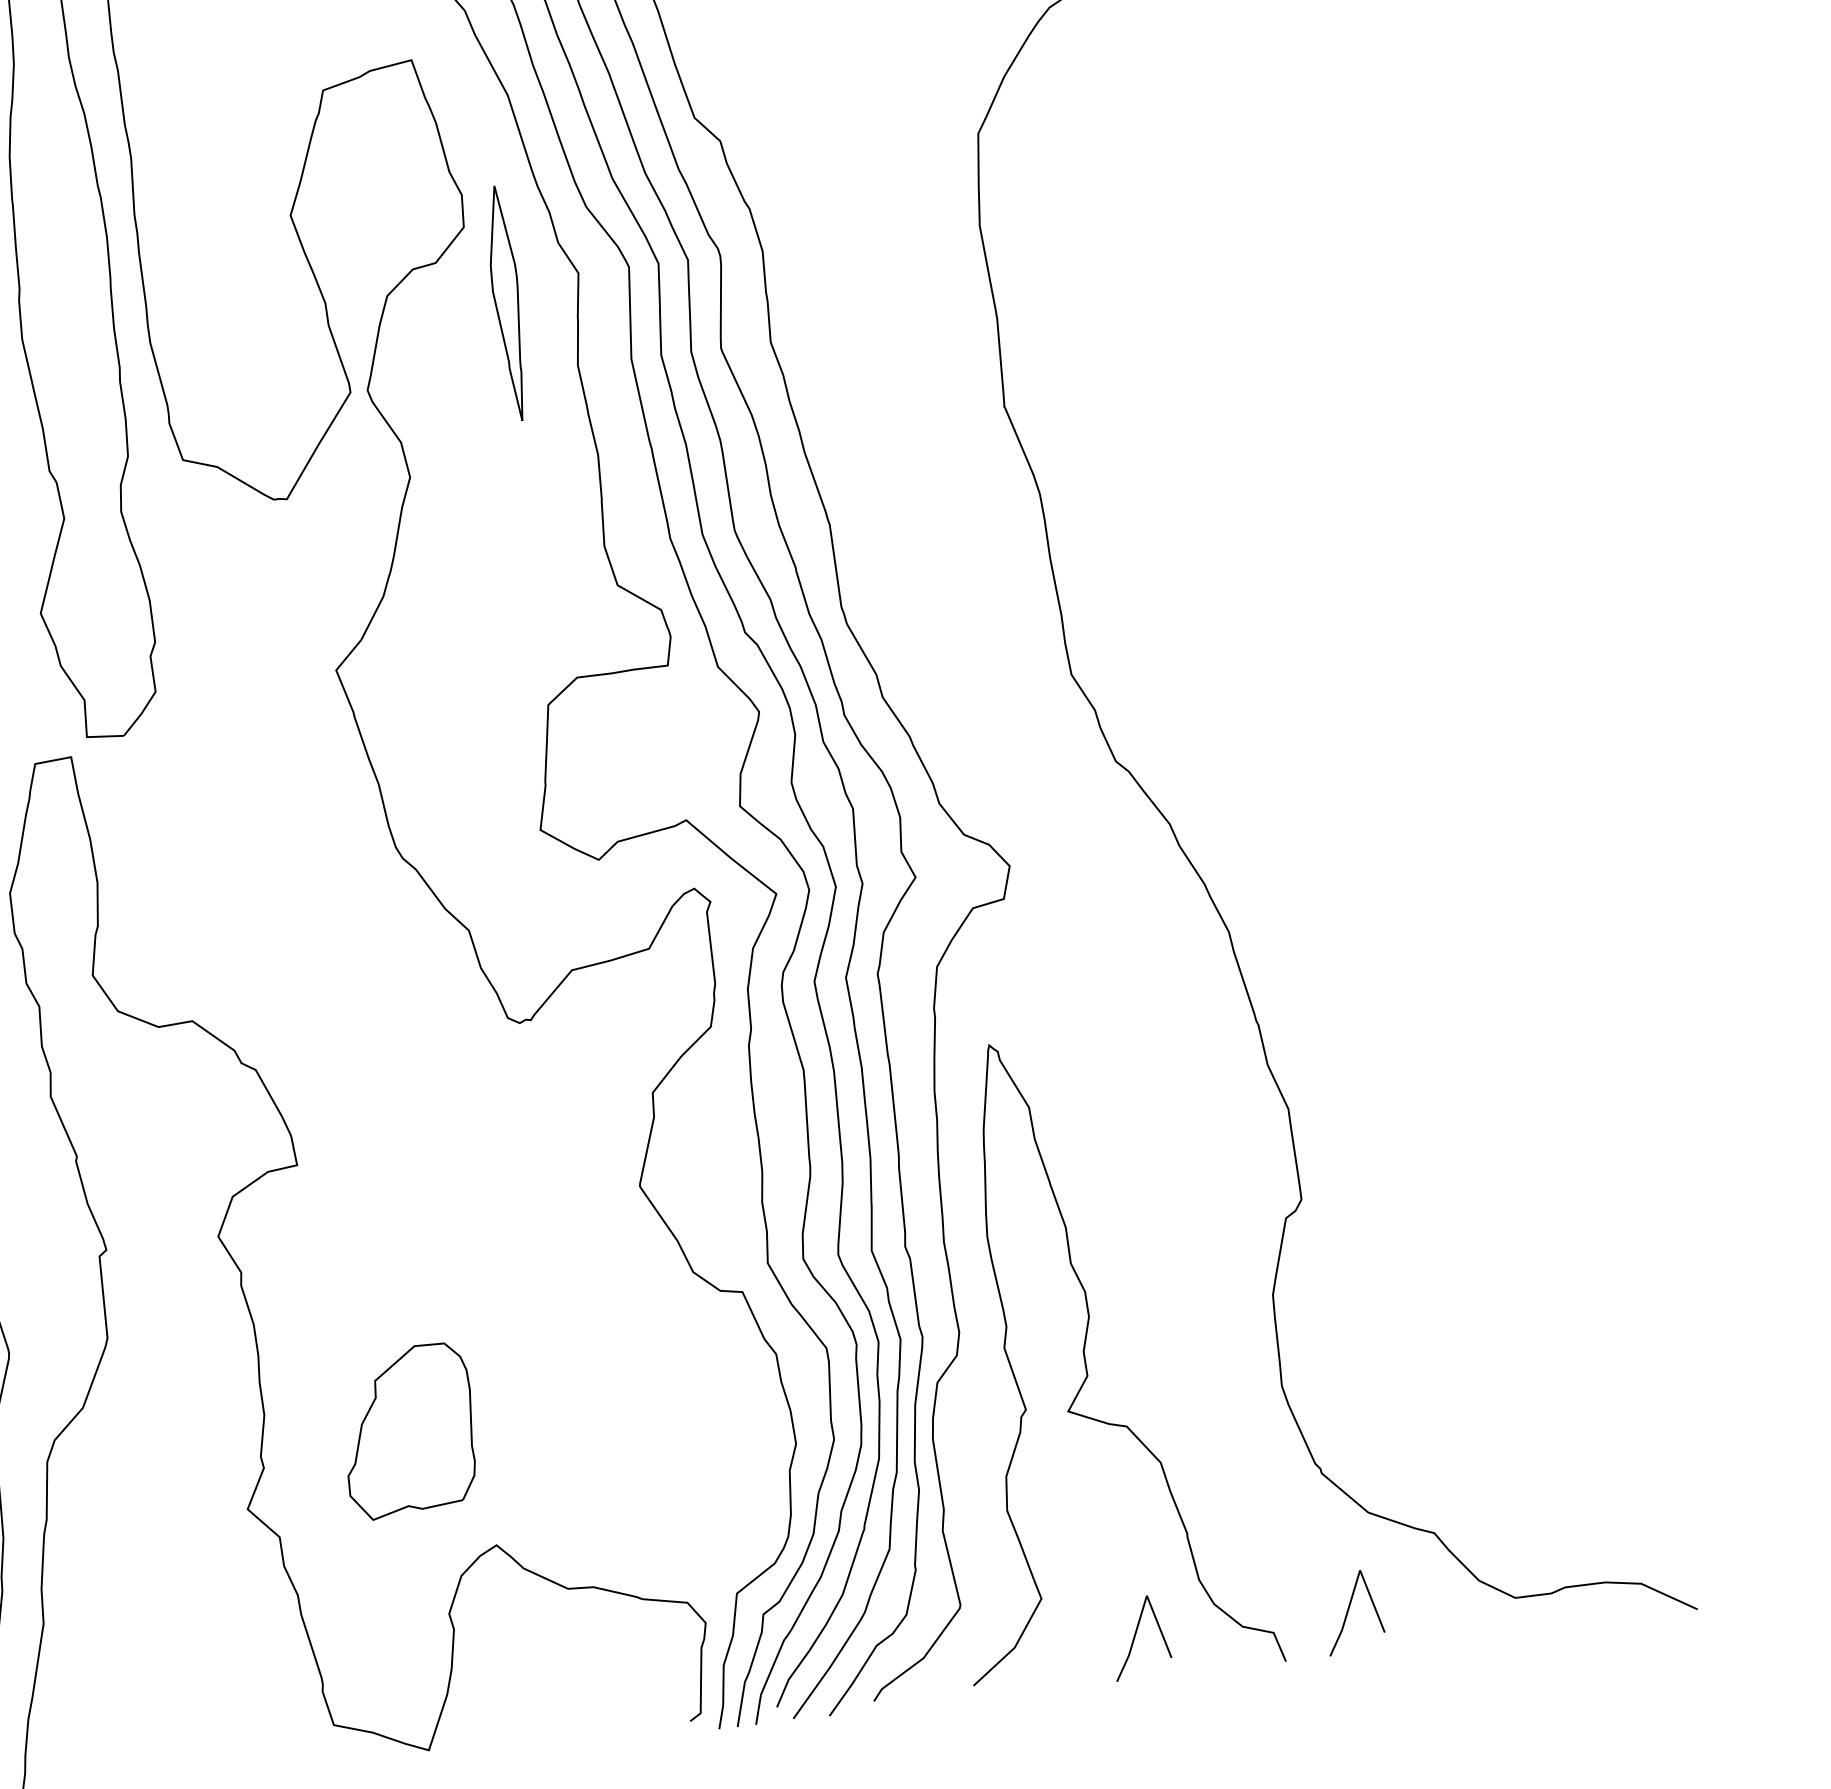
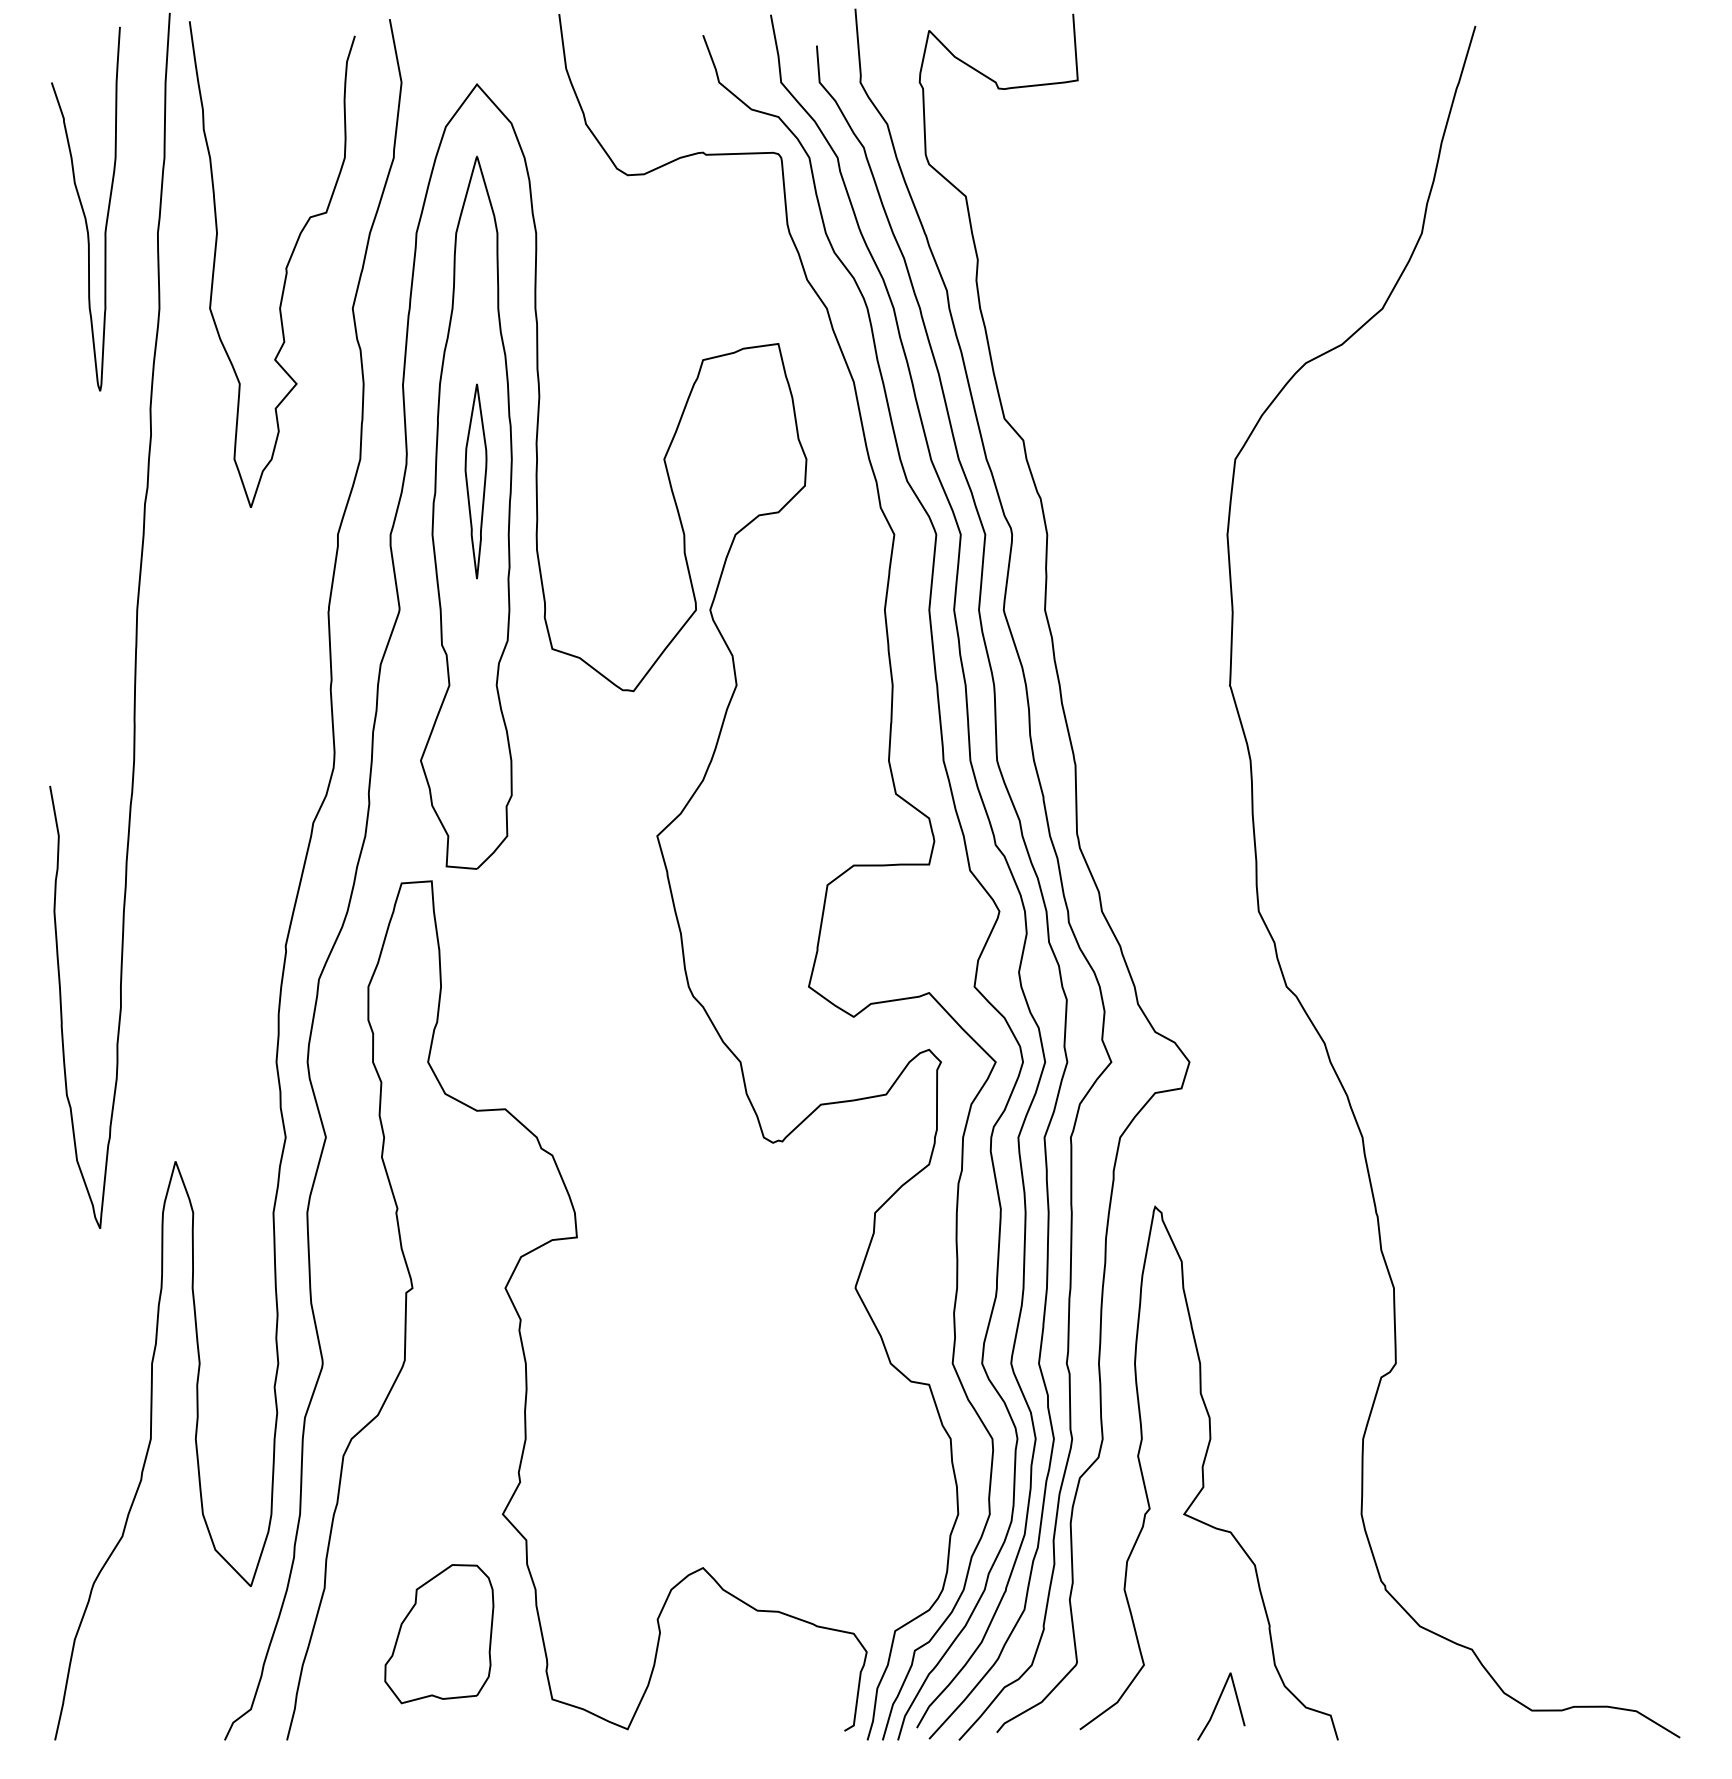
part: (506, 303) -> (475, 481), moved
part: (408, 1431) -> (439, 1634), moved
line: (1348, 1611) -> (1394, 1705), removed

